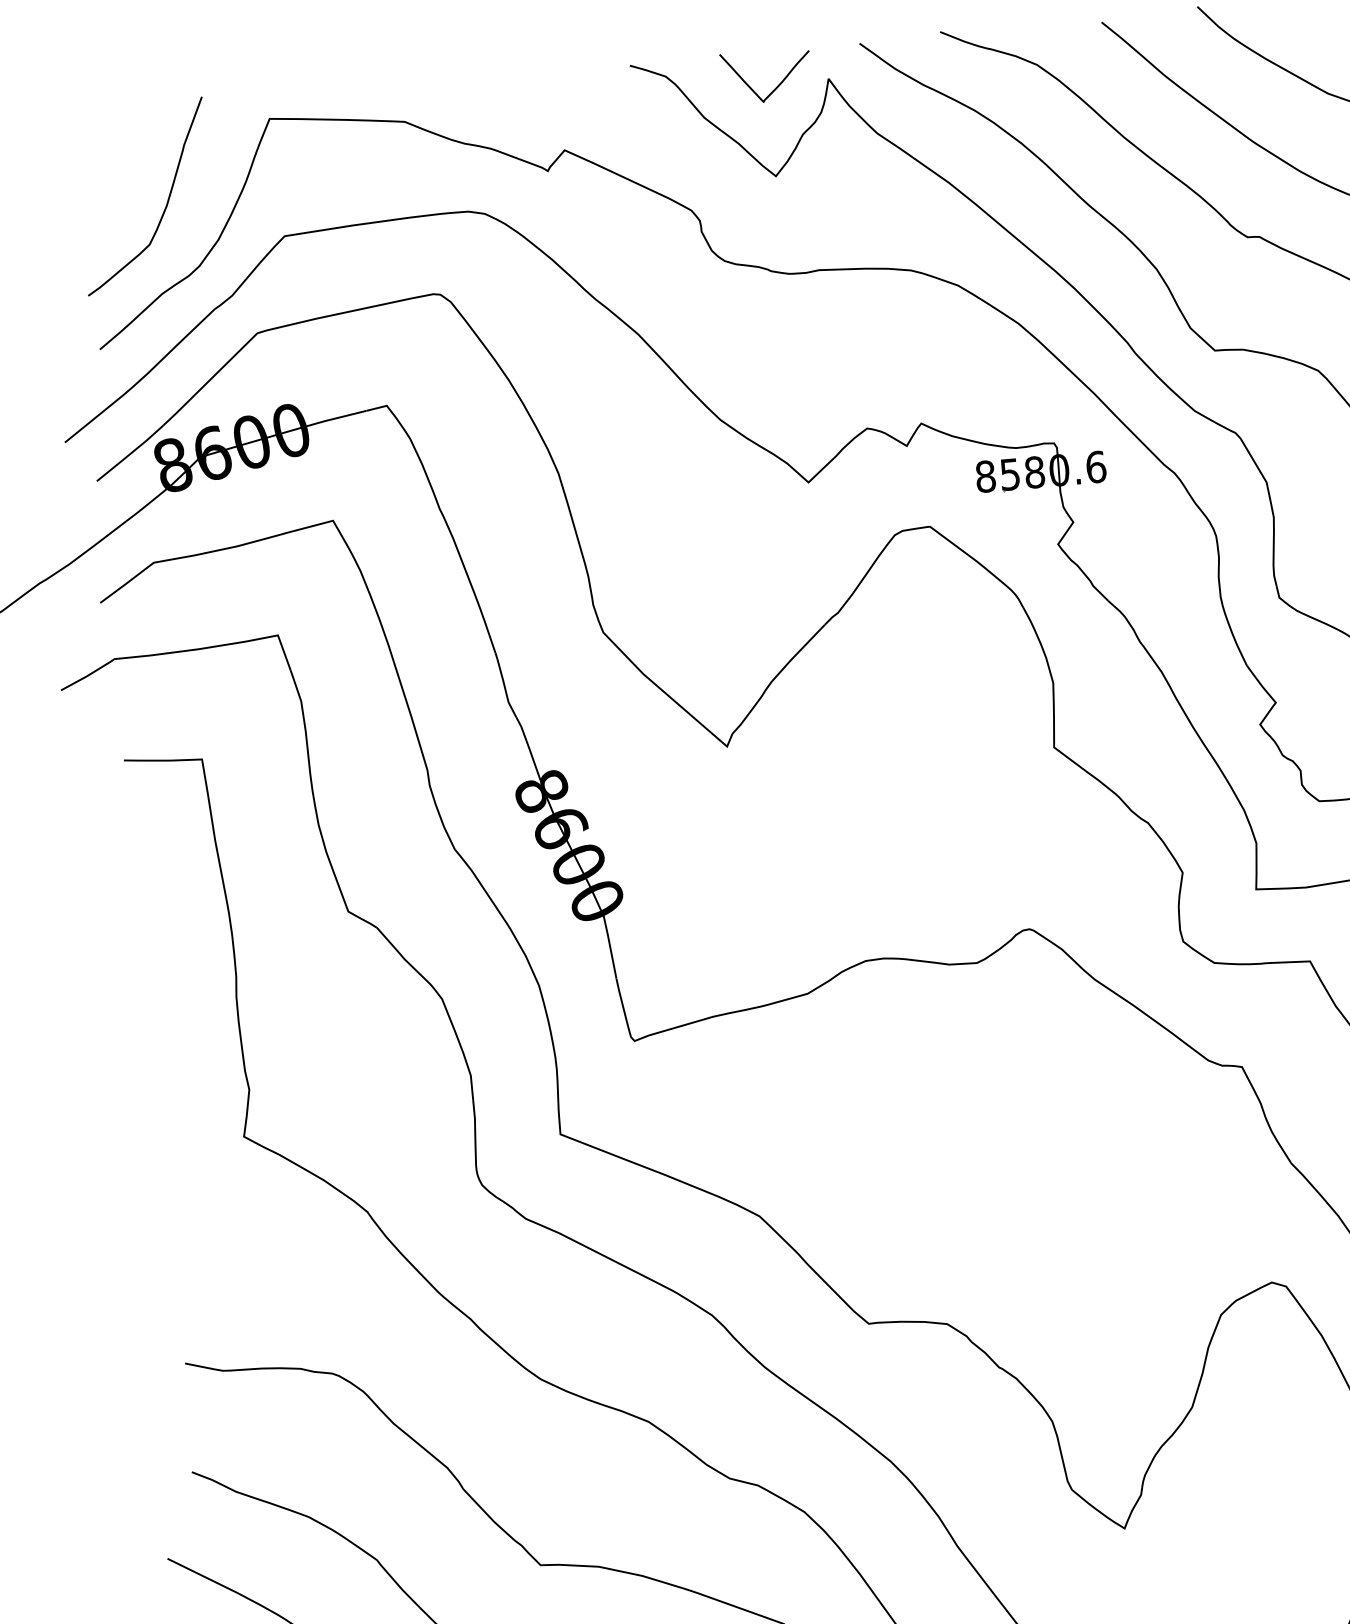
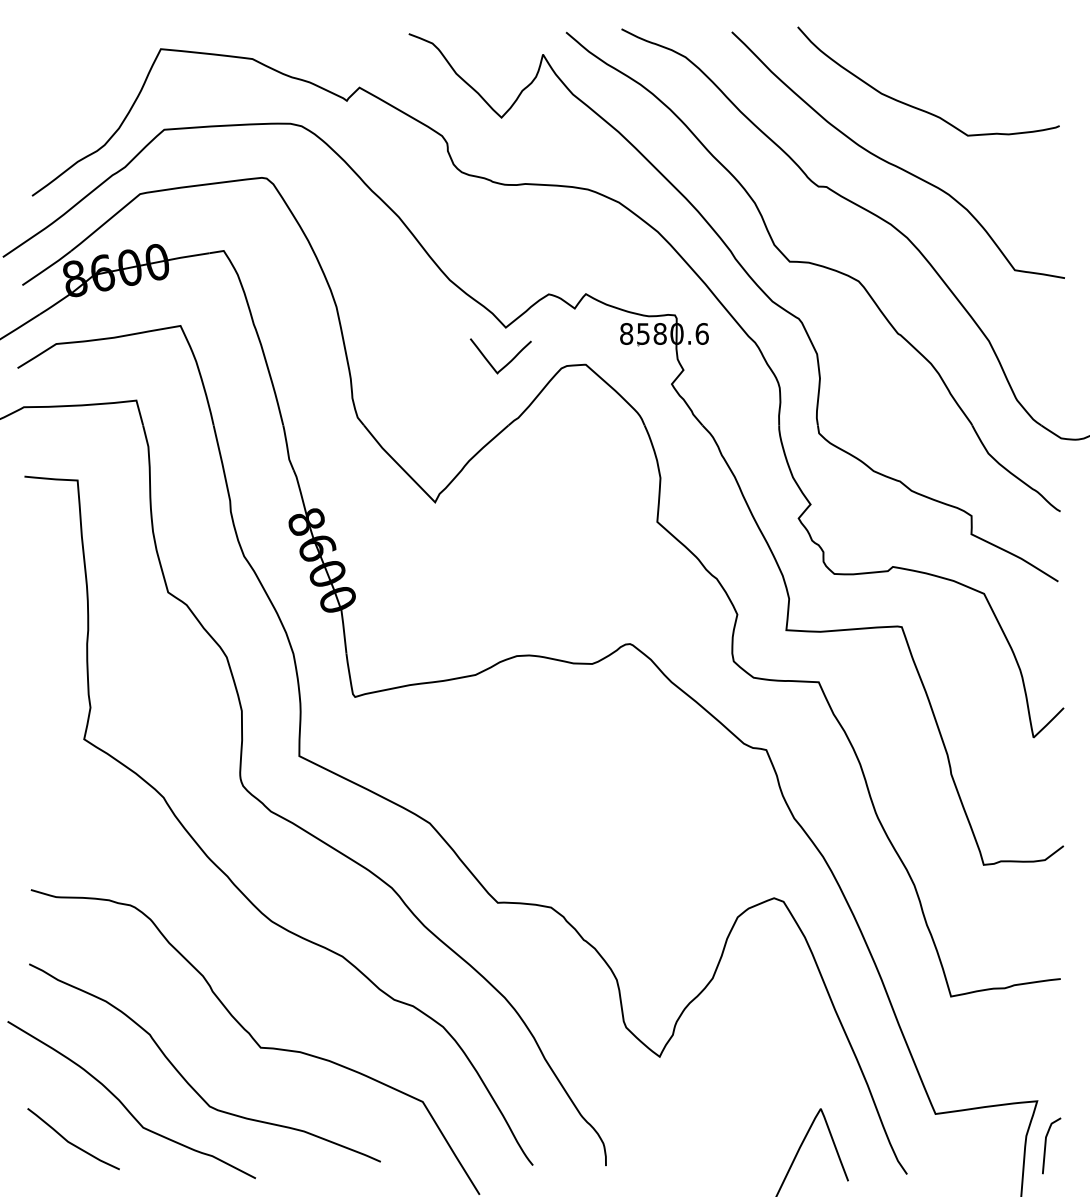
curve: (774, 87) -> (505, 364), moved
curve: (165, 203) -> (85, 100), removed

